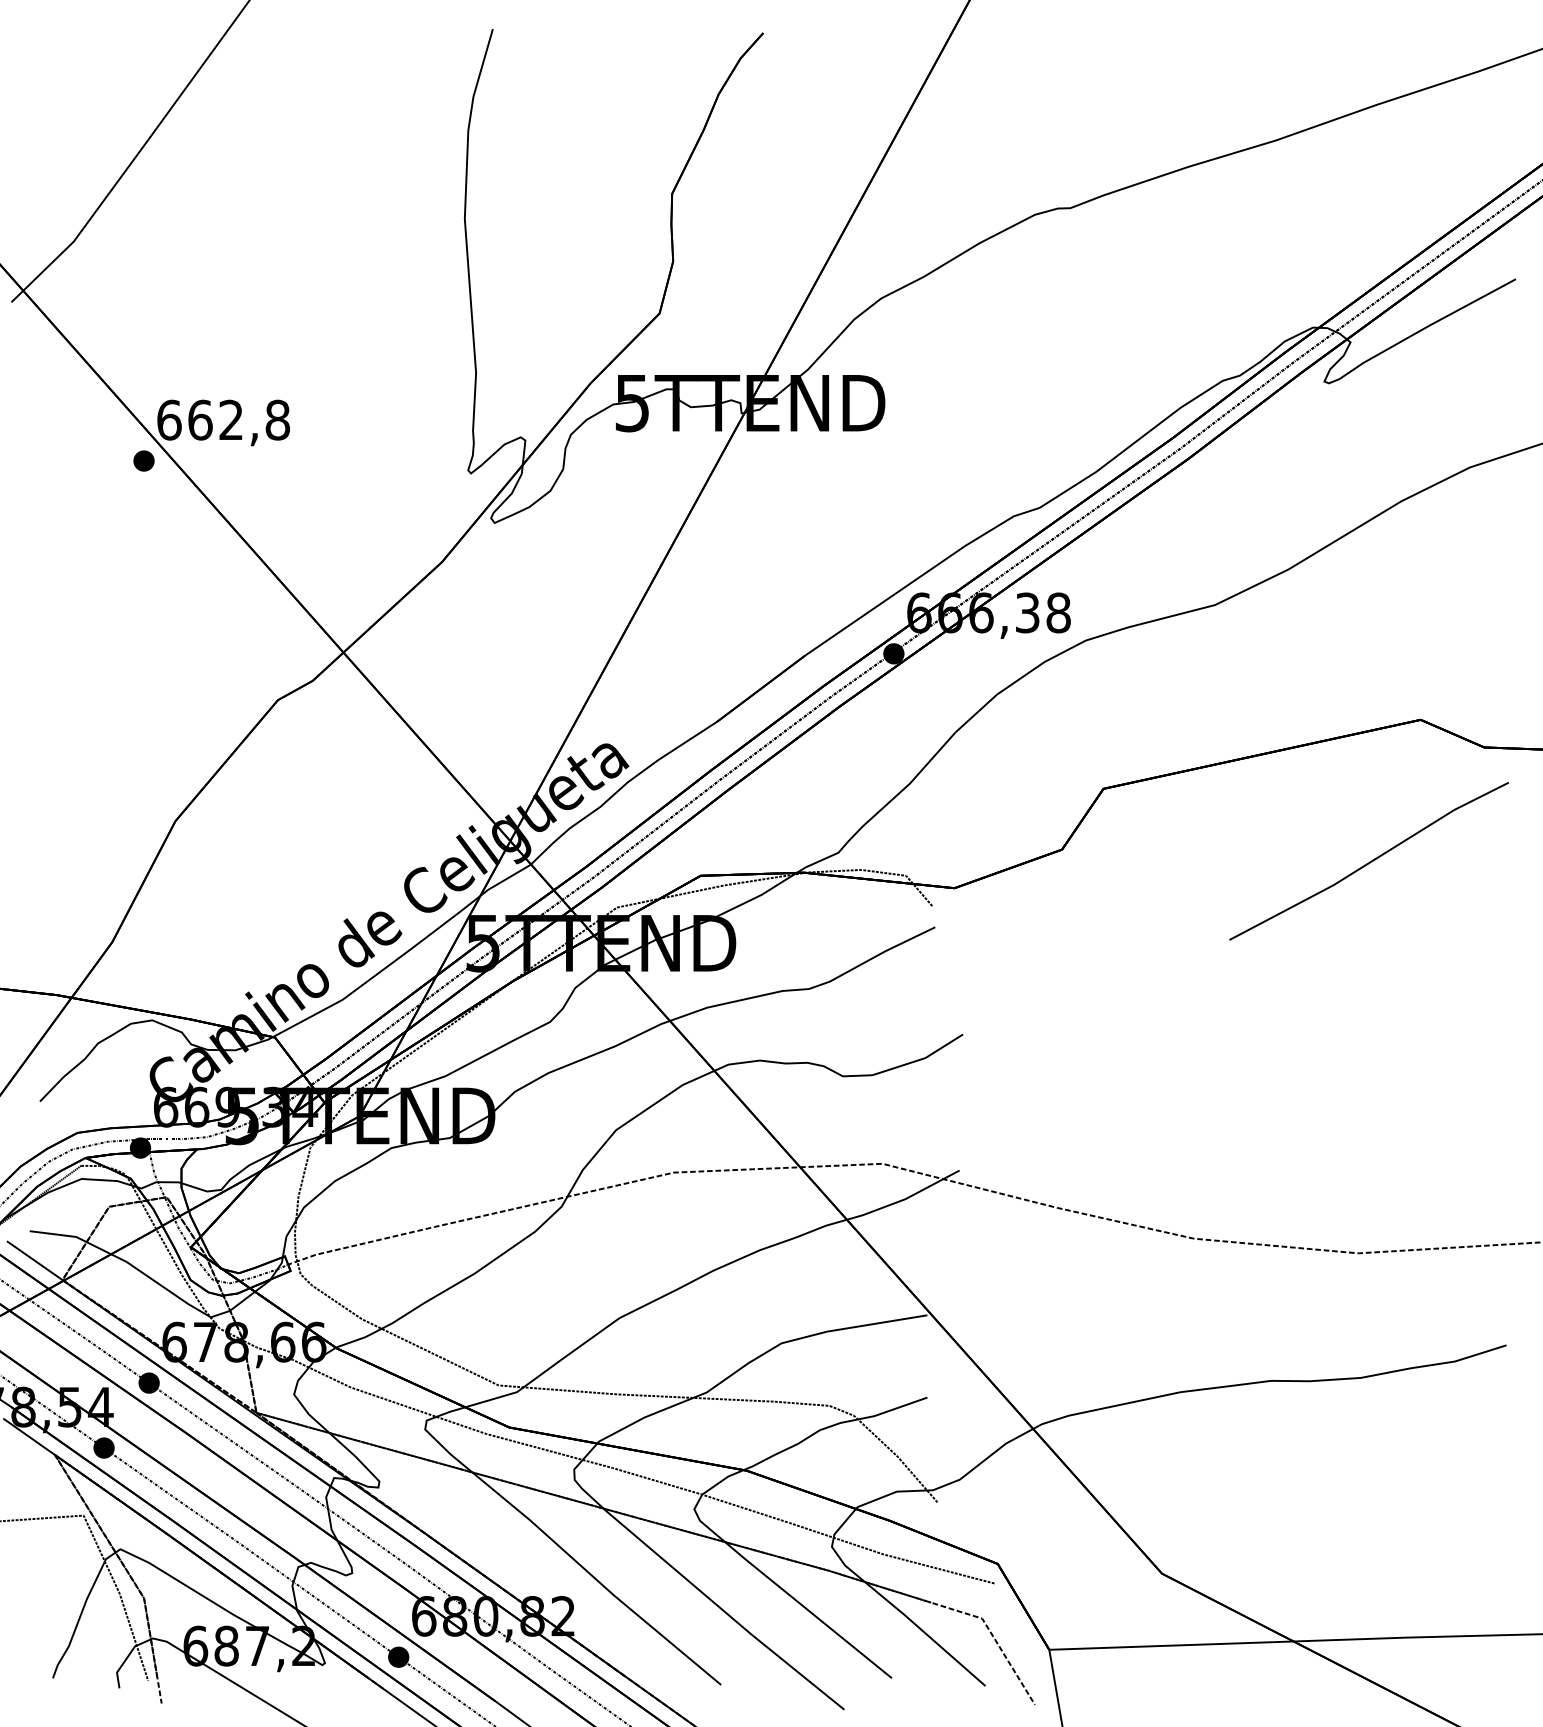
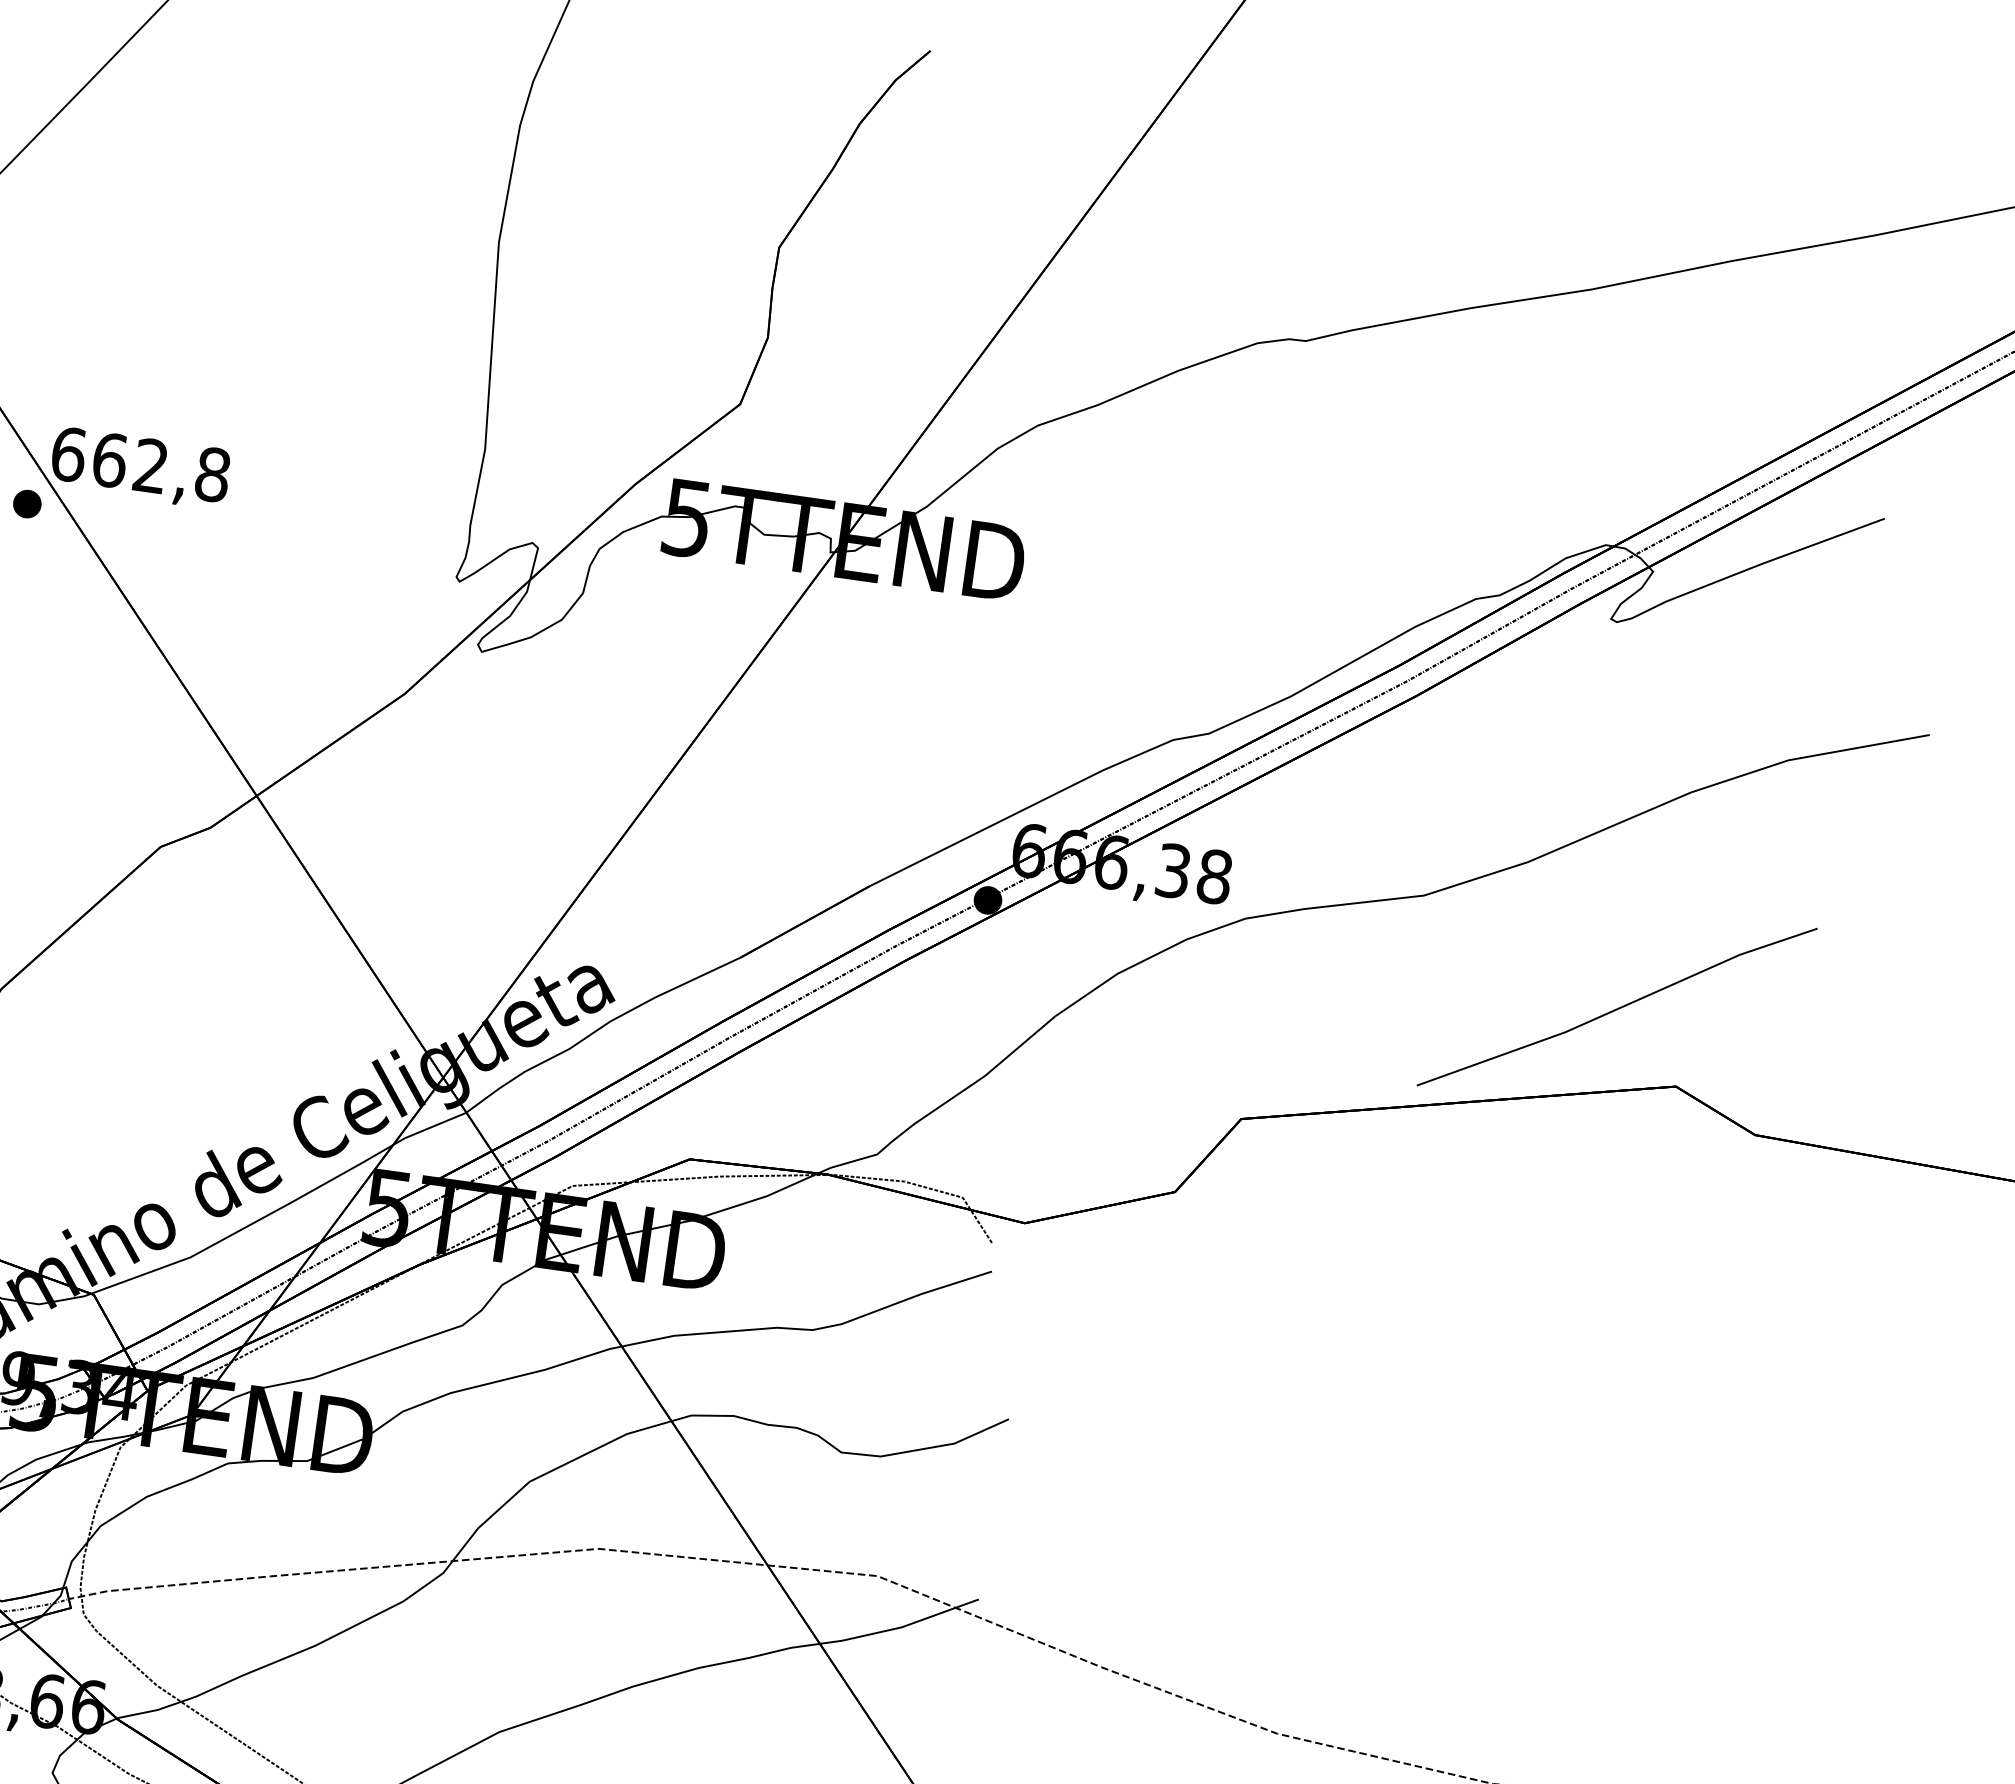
line: (1369, 861) -> (1617, 1007), moved

